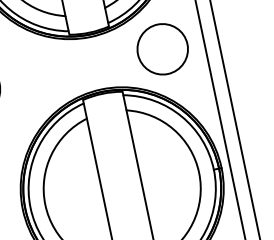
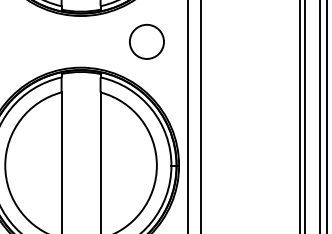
circle: (162, 49) -> (146, 41), size x0.7

